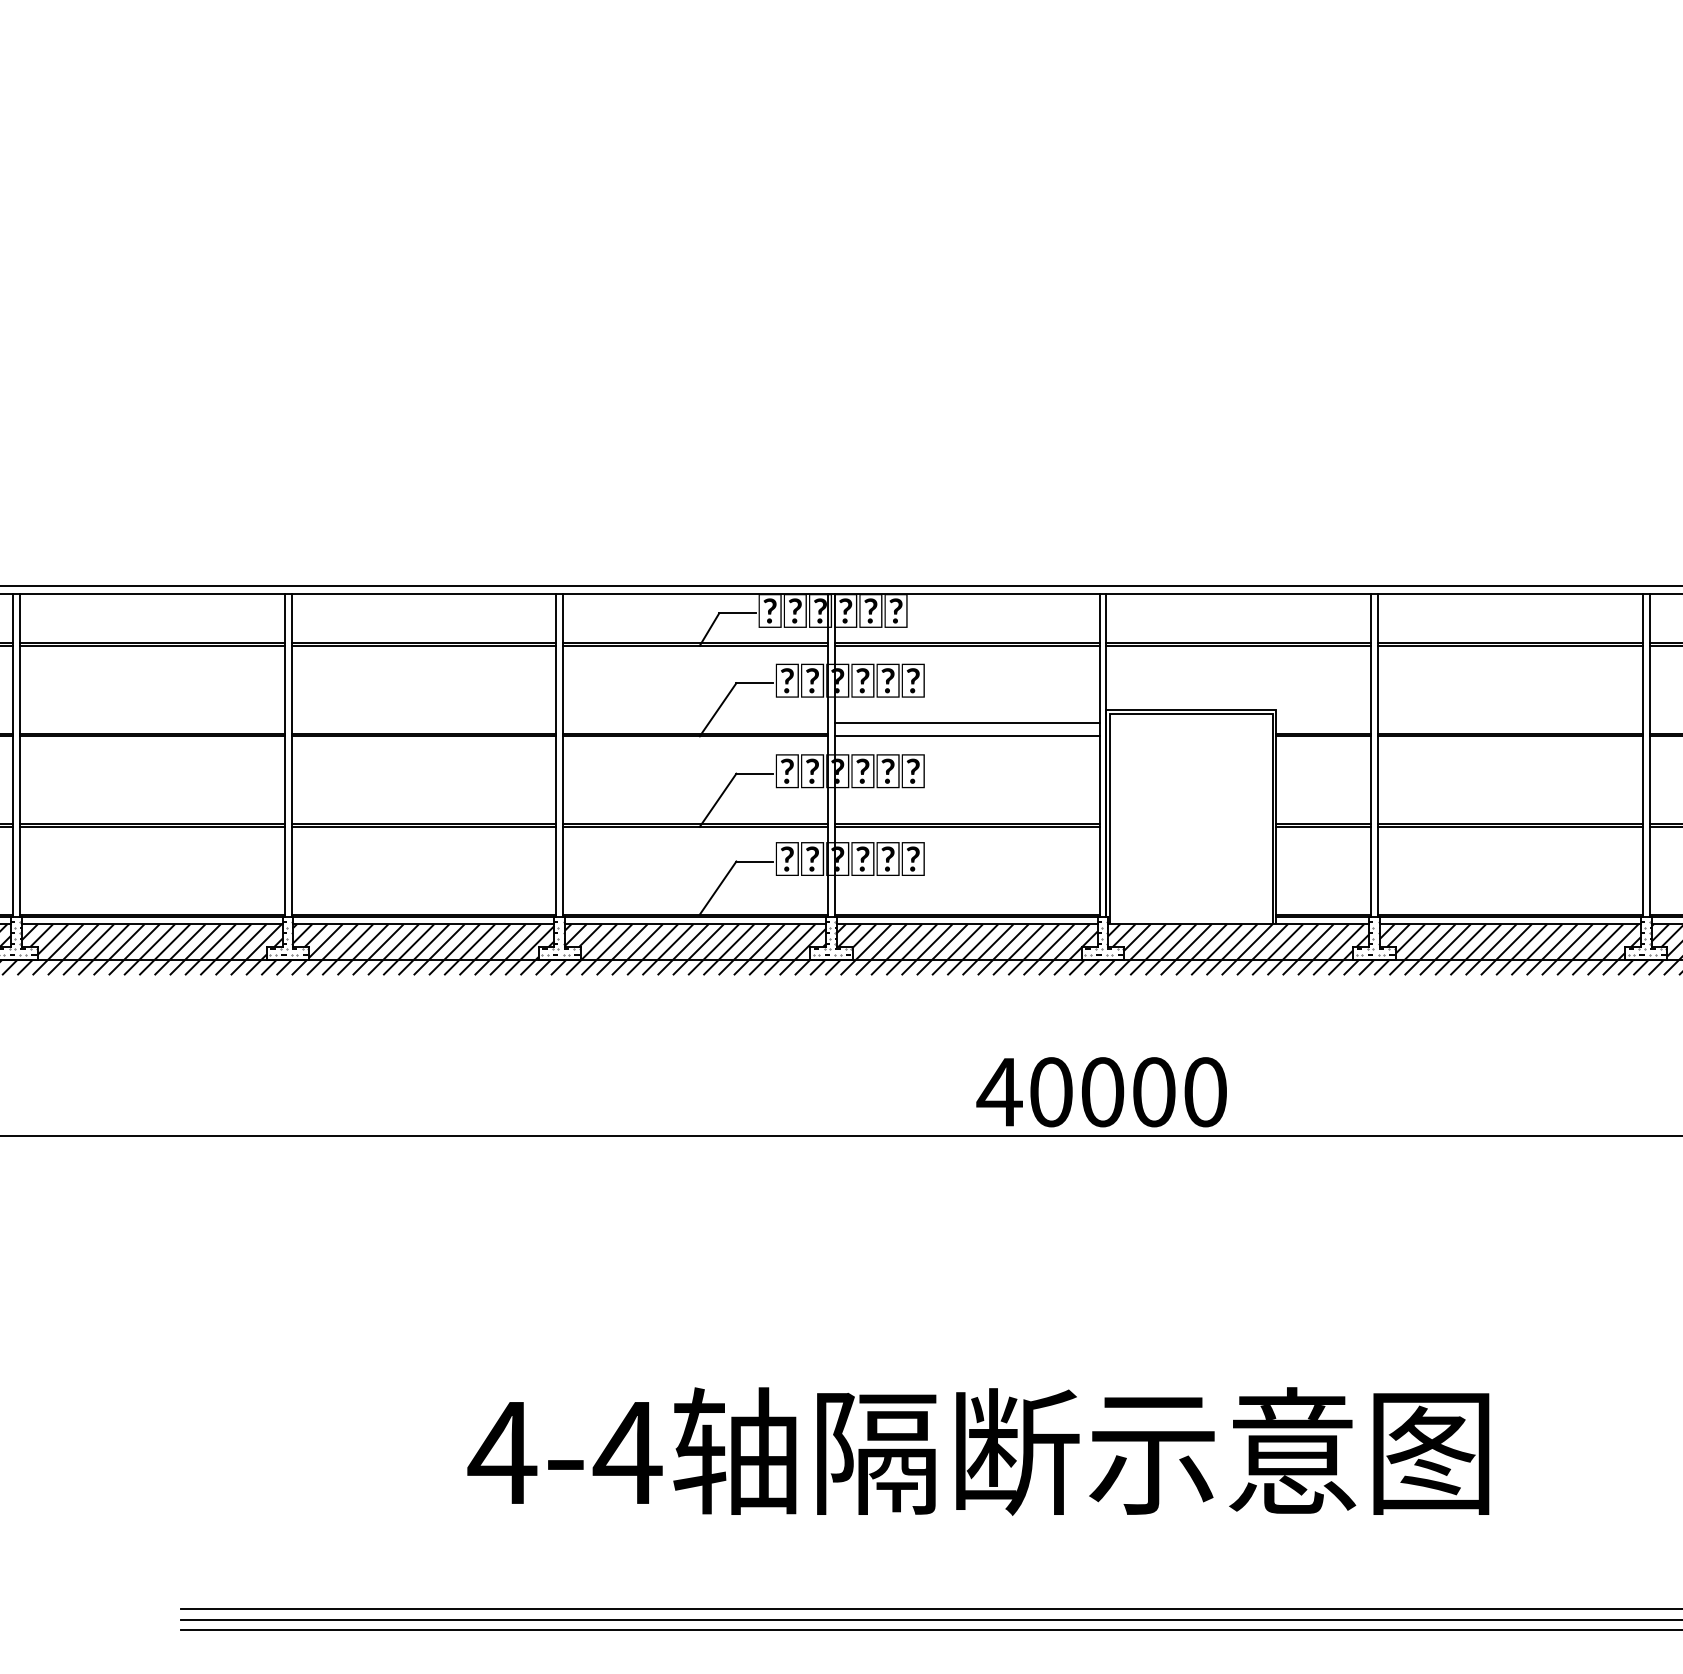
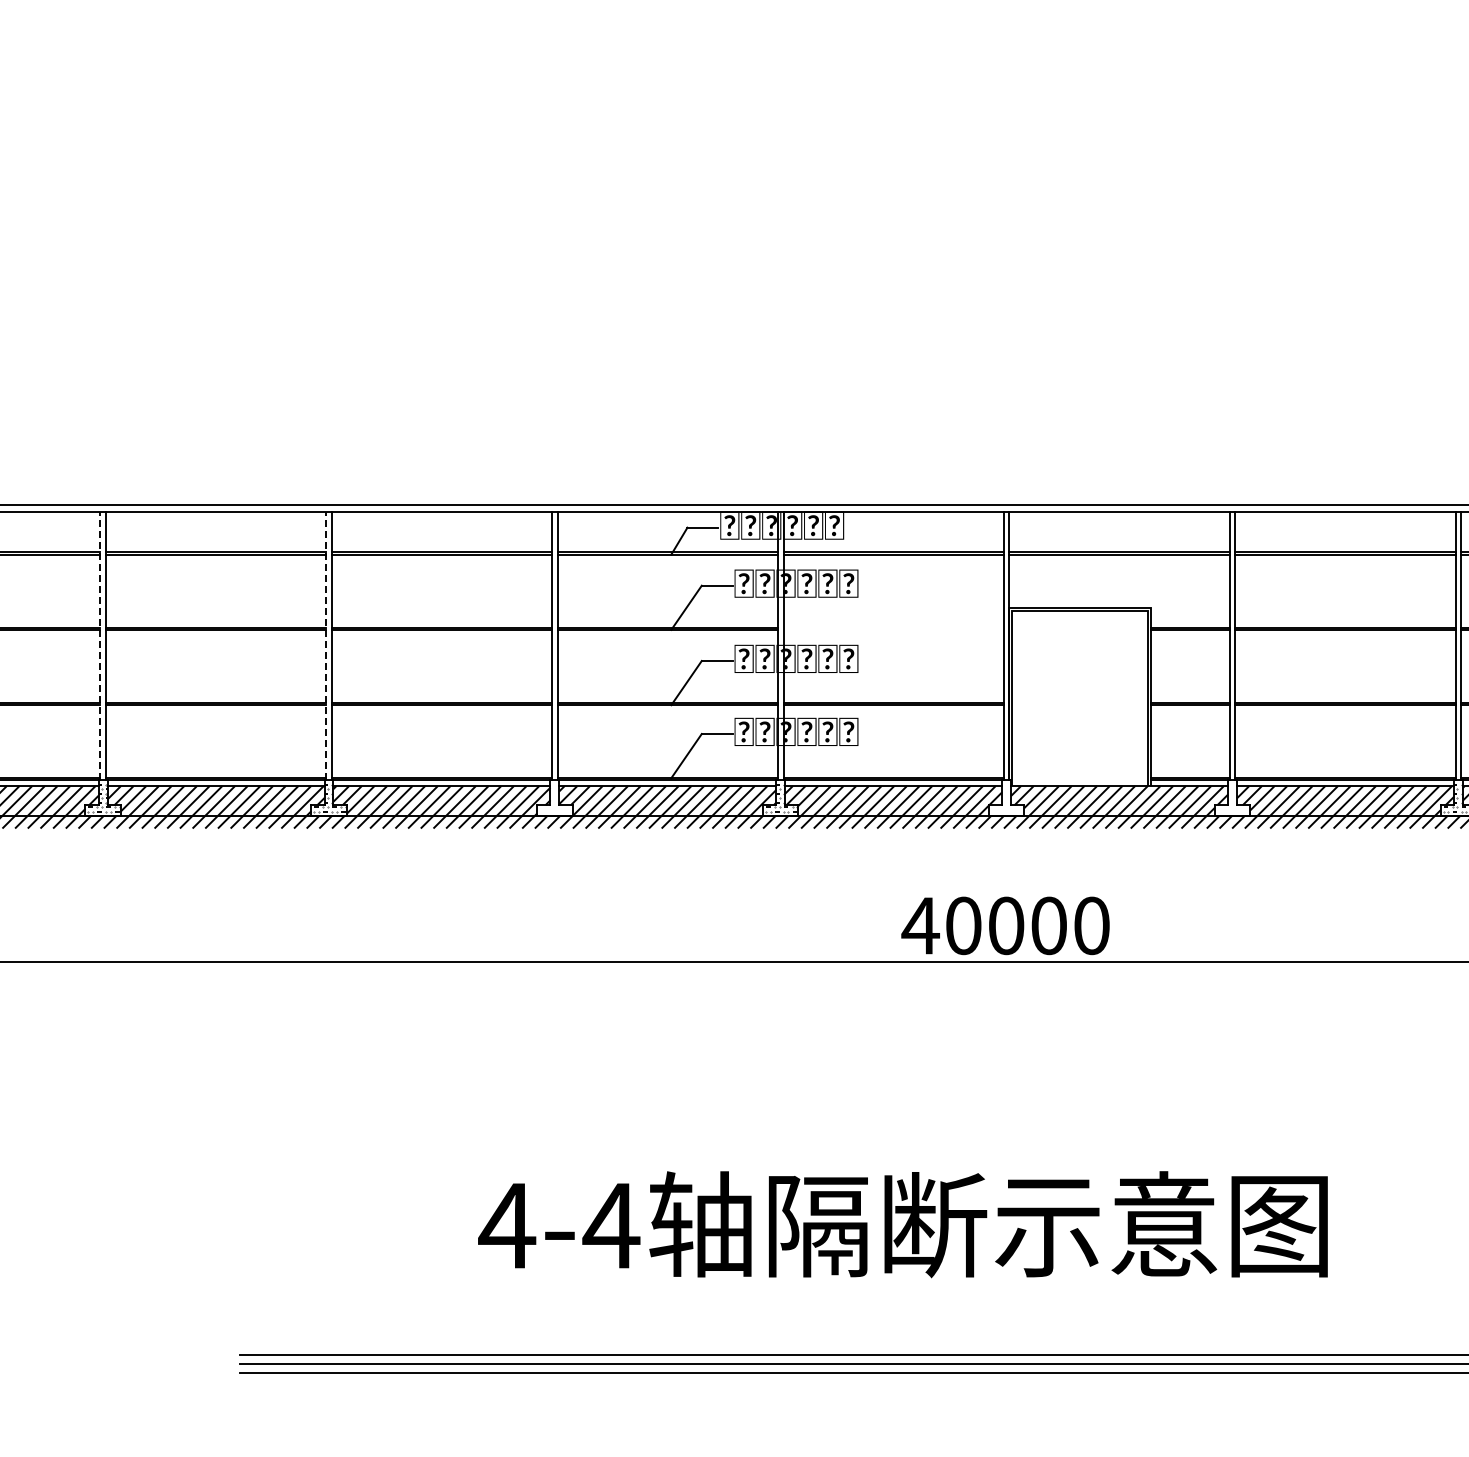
line: (966, 722) -> (893, 618), removed
line: (966, 735) -> (893, 629), removed
line: (13, 755) -> (100, 645), solid -> dashed
line: (285, 755) -> (326, 645), solid -> dashed
hatch: (560, 937) -> (555, 797), removed
hatch: (1104, 937) -> (1007, 797), removed
hatch: (1375, 937) -> (1233, 797), removed

